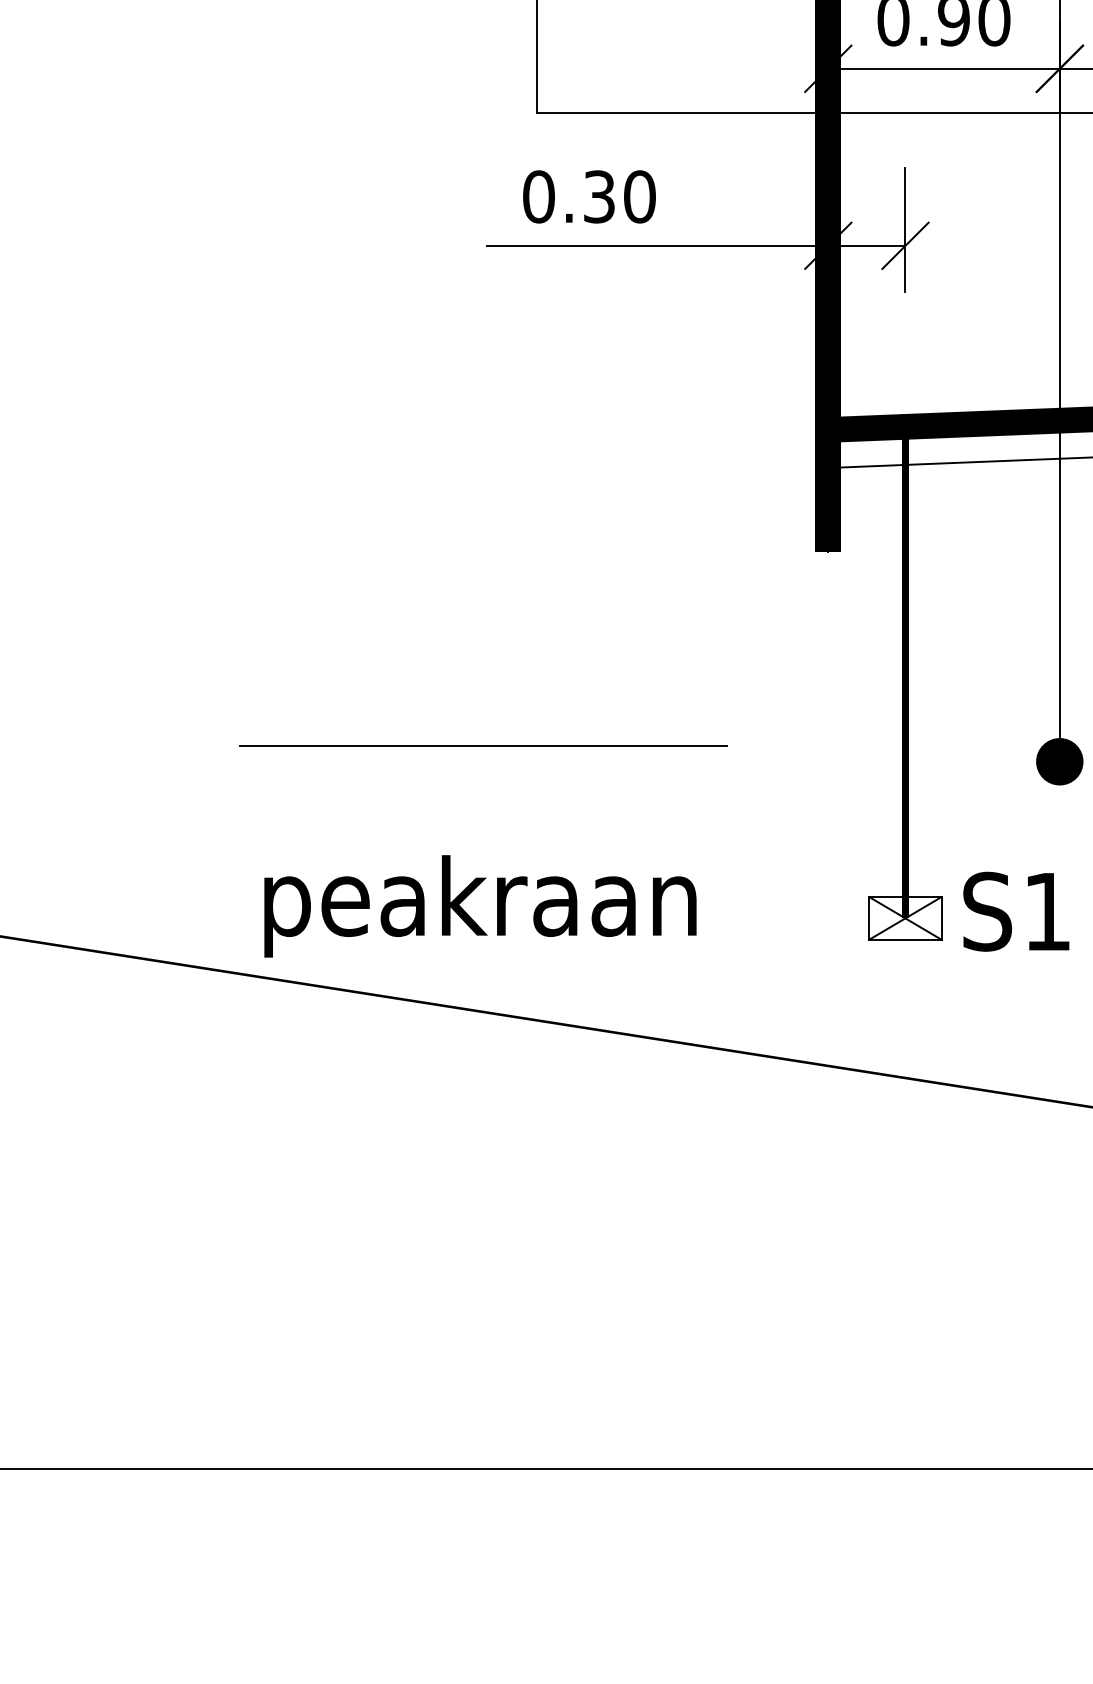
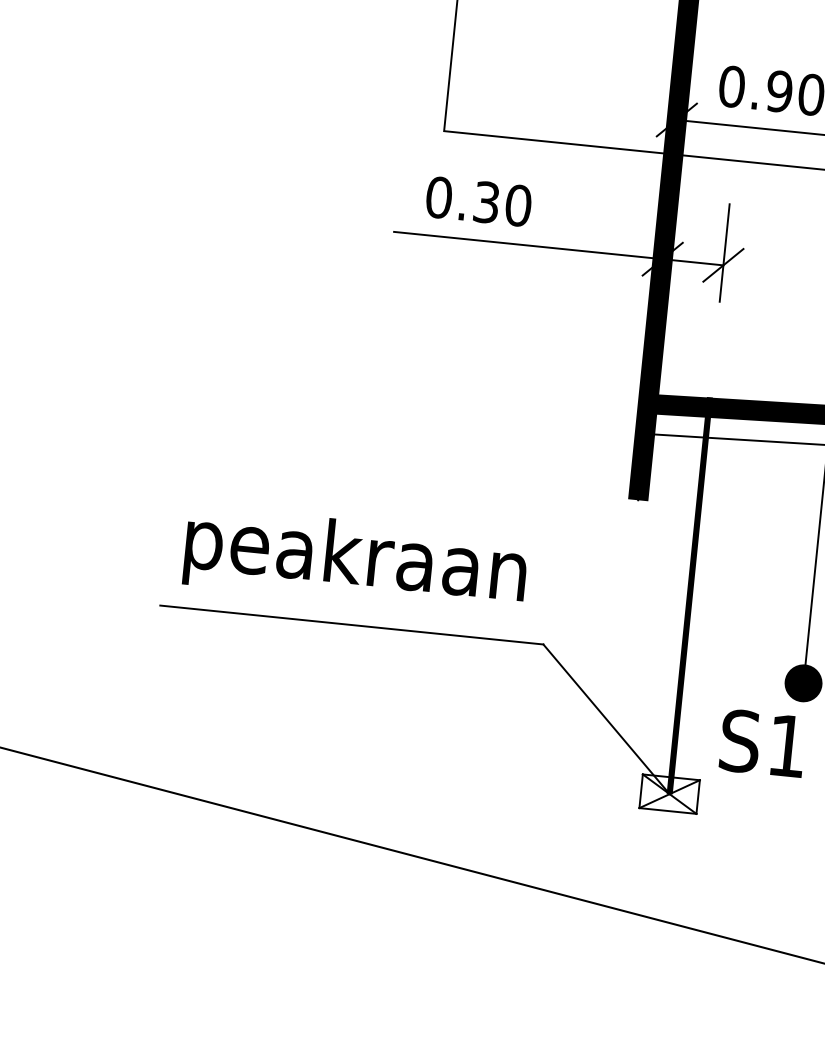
line: (816, 832) -> (606, 719), added
text: (480, 906) -> (355, 561), moved
text: (1016, 911) -> (763, 743), moved

